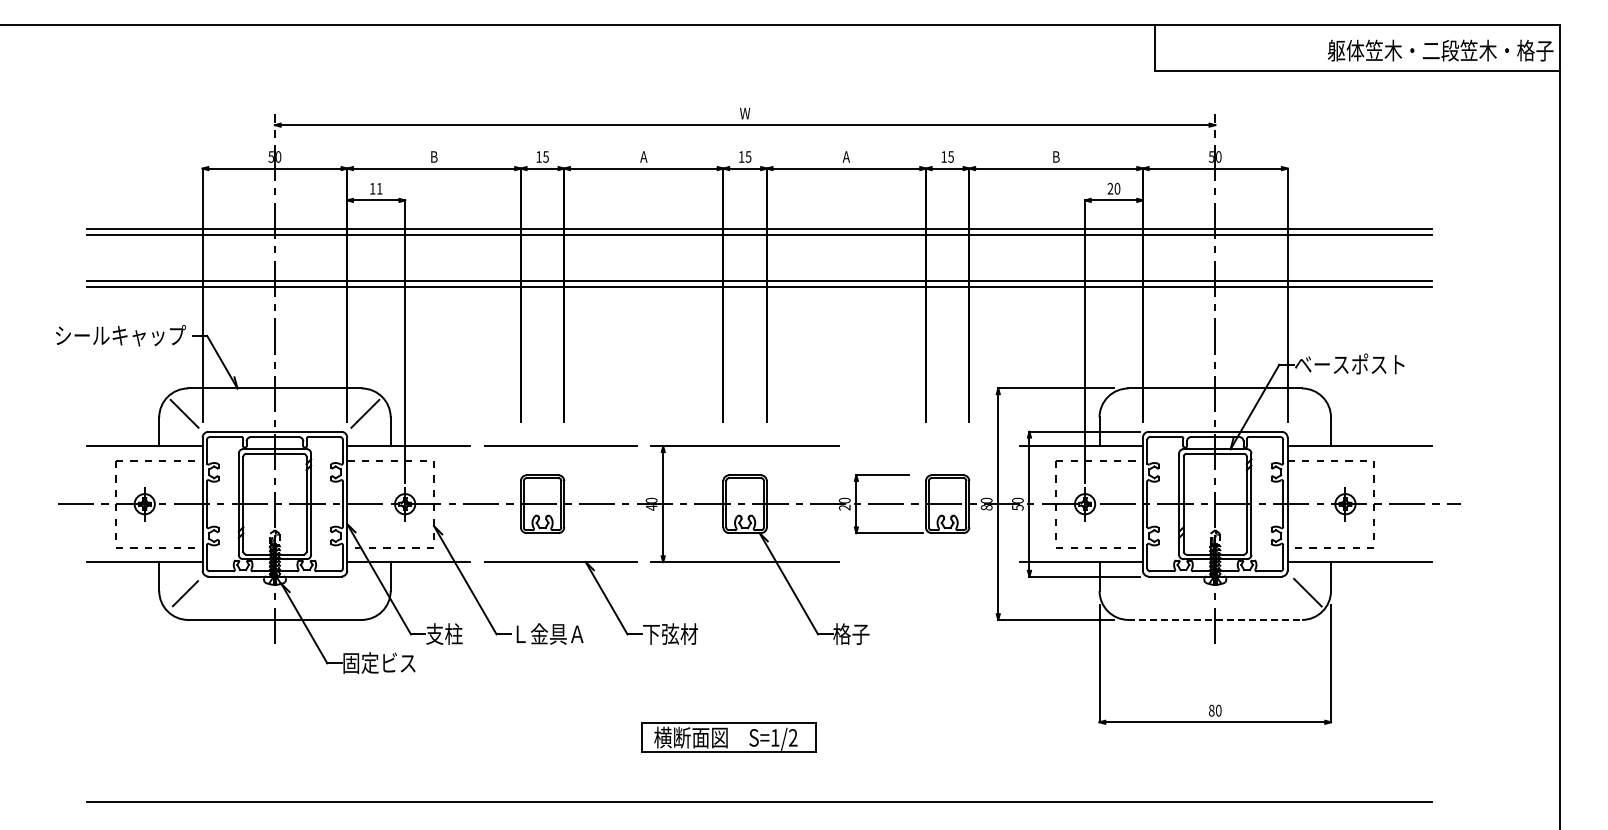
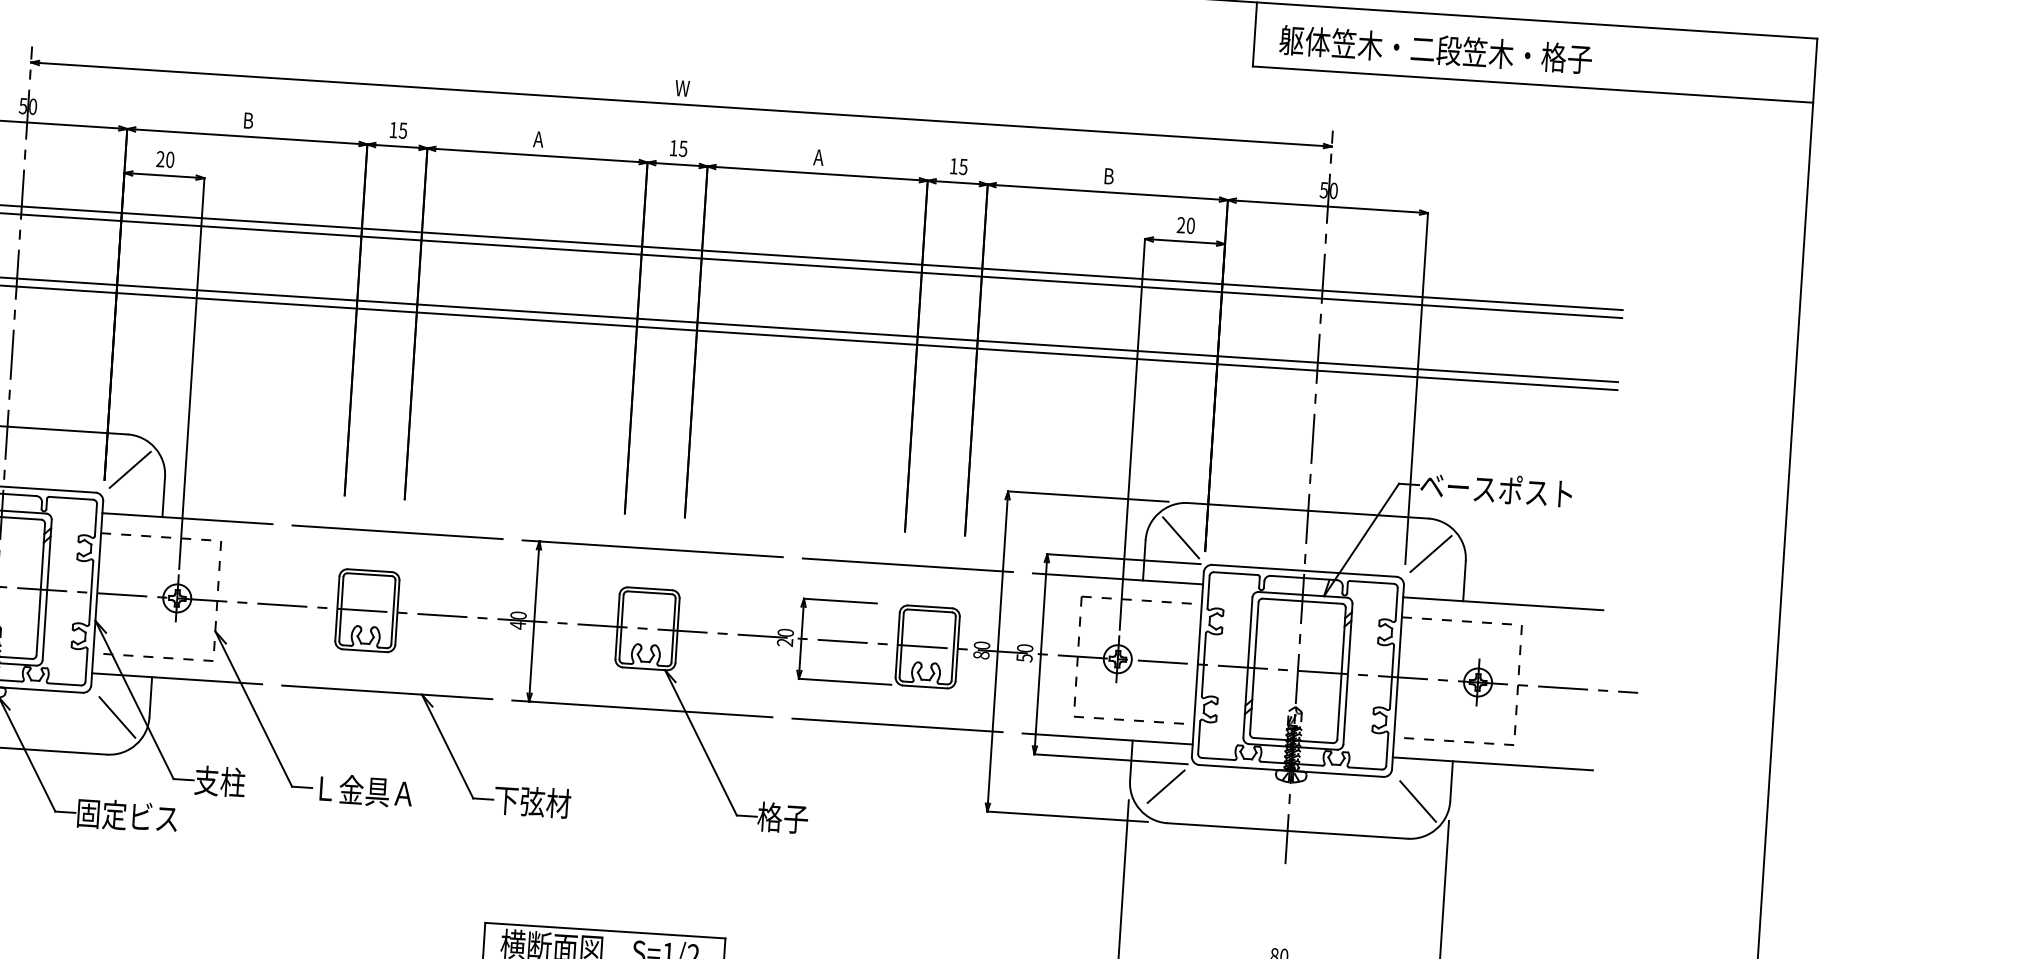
text: (1440, 50) -> (1435, 49), moved
text: (375, 188) -> (164, 159), 11 -> 20
line: (1124, 413) -> (1180, 537), added
line: (1305, 413) -> (1430, 553), added
line: (929, 446) -> (907, 565), added
line: (929, 562) -> (897, 725), added
line: (367, 592) -> (117, 717), added
line: (1125, 593) -> (1165, 786), added
line: (1215, 619) -> (1287, 830), dashed -> solid

